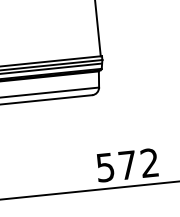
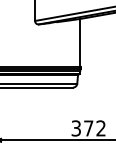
text: (105, 165) -> (76, 127), 572 -> 372

